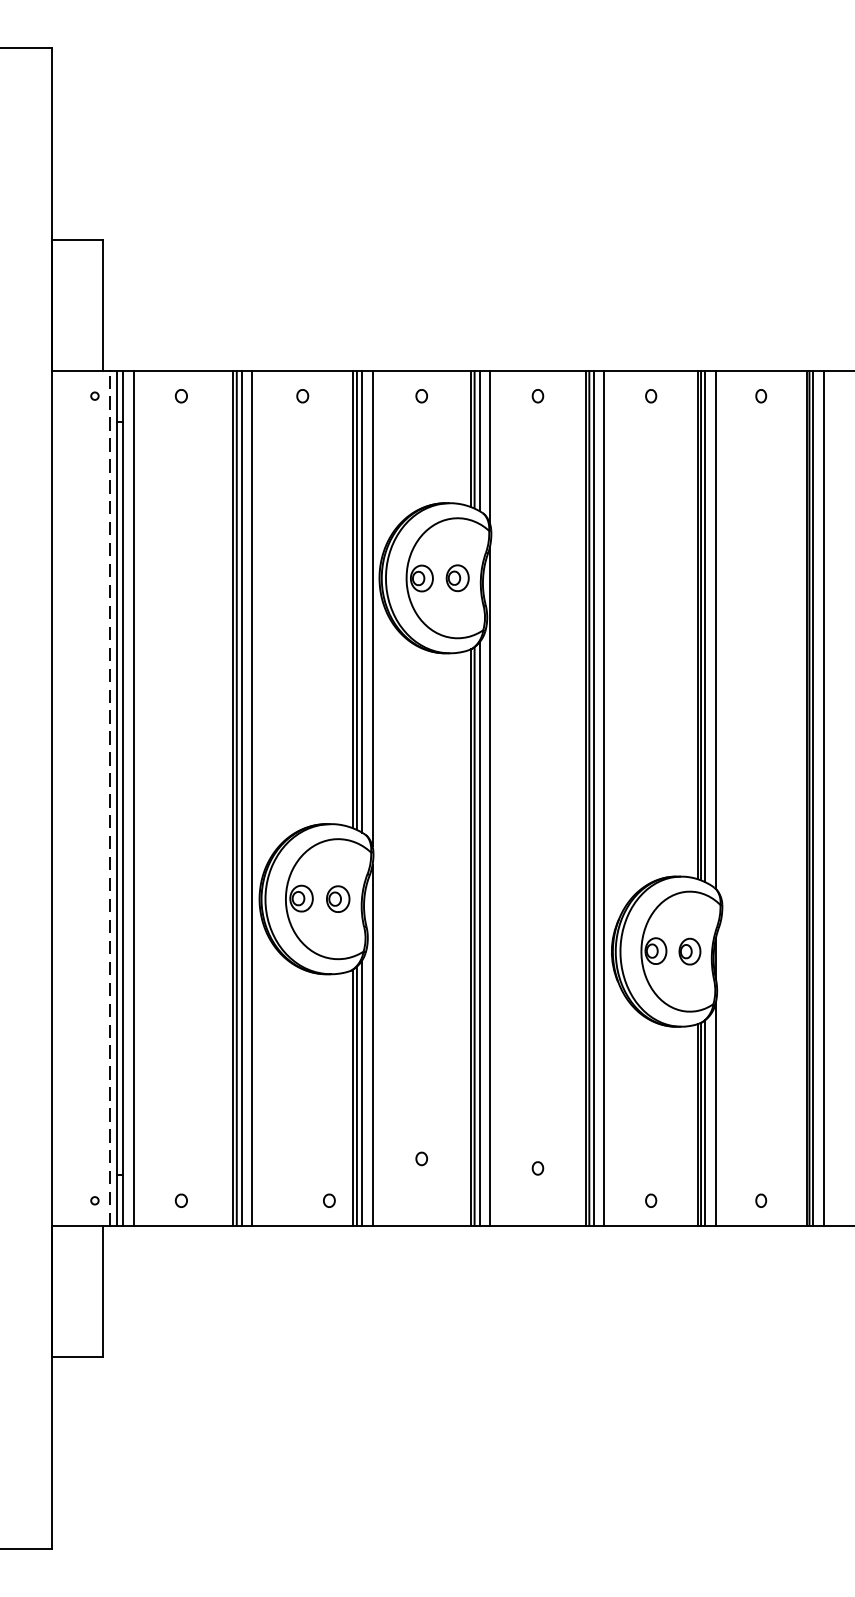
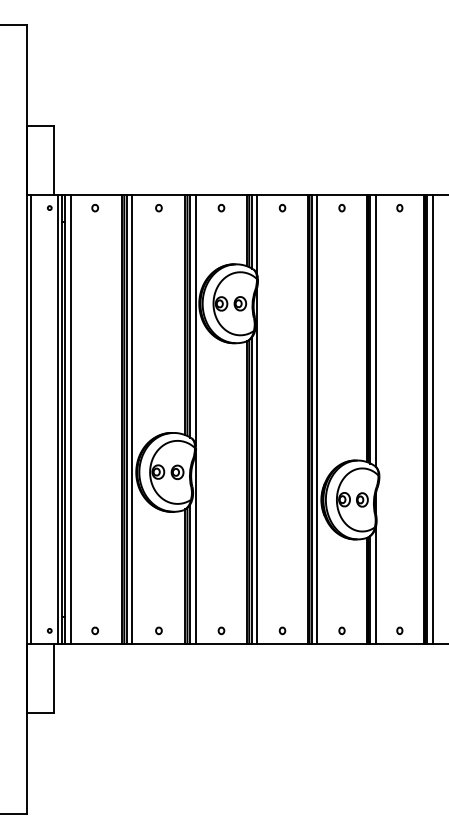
line: (58, 798) -> (30, 419), added
line: (109, 798) -> (57, 419), dashed -> solid
part: (421, 1158) -> (221, 630), moved
part: (537, 1167) -> (282, 630), moved
part: (328, 1200) -> (158, 630), moved

